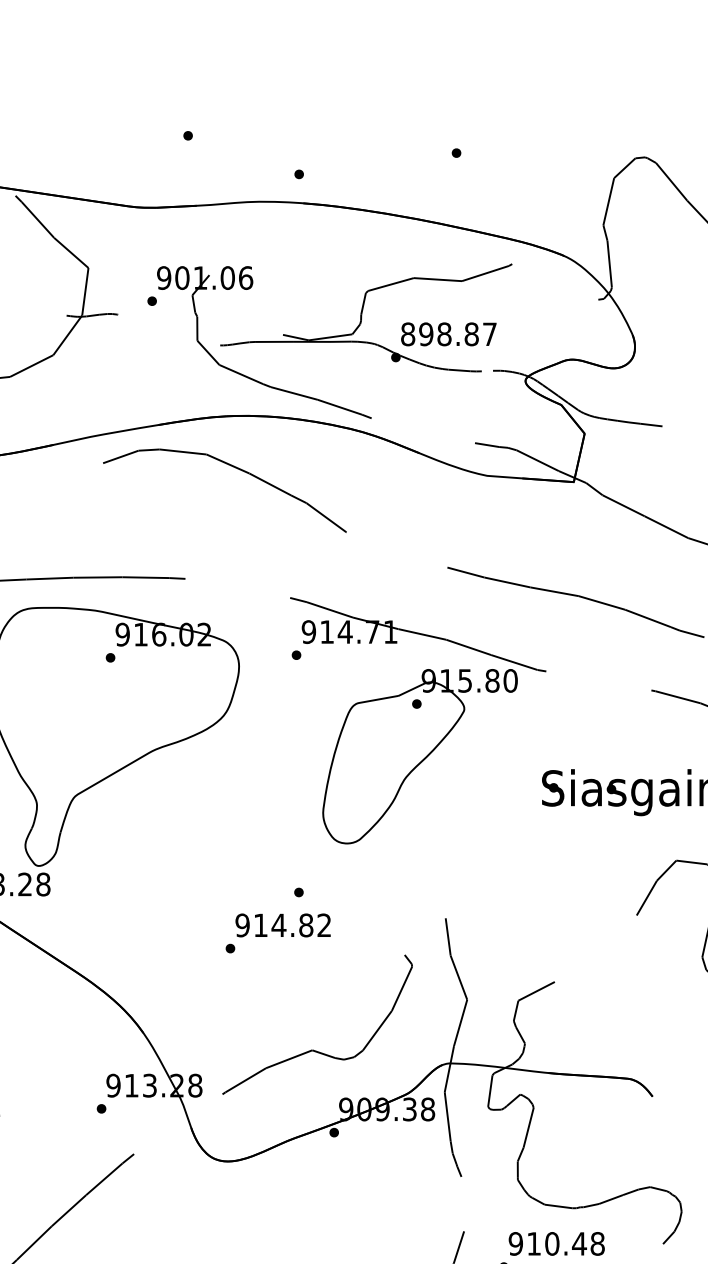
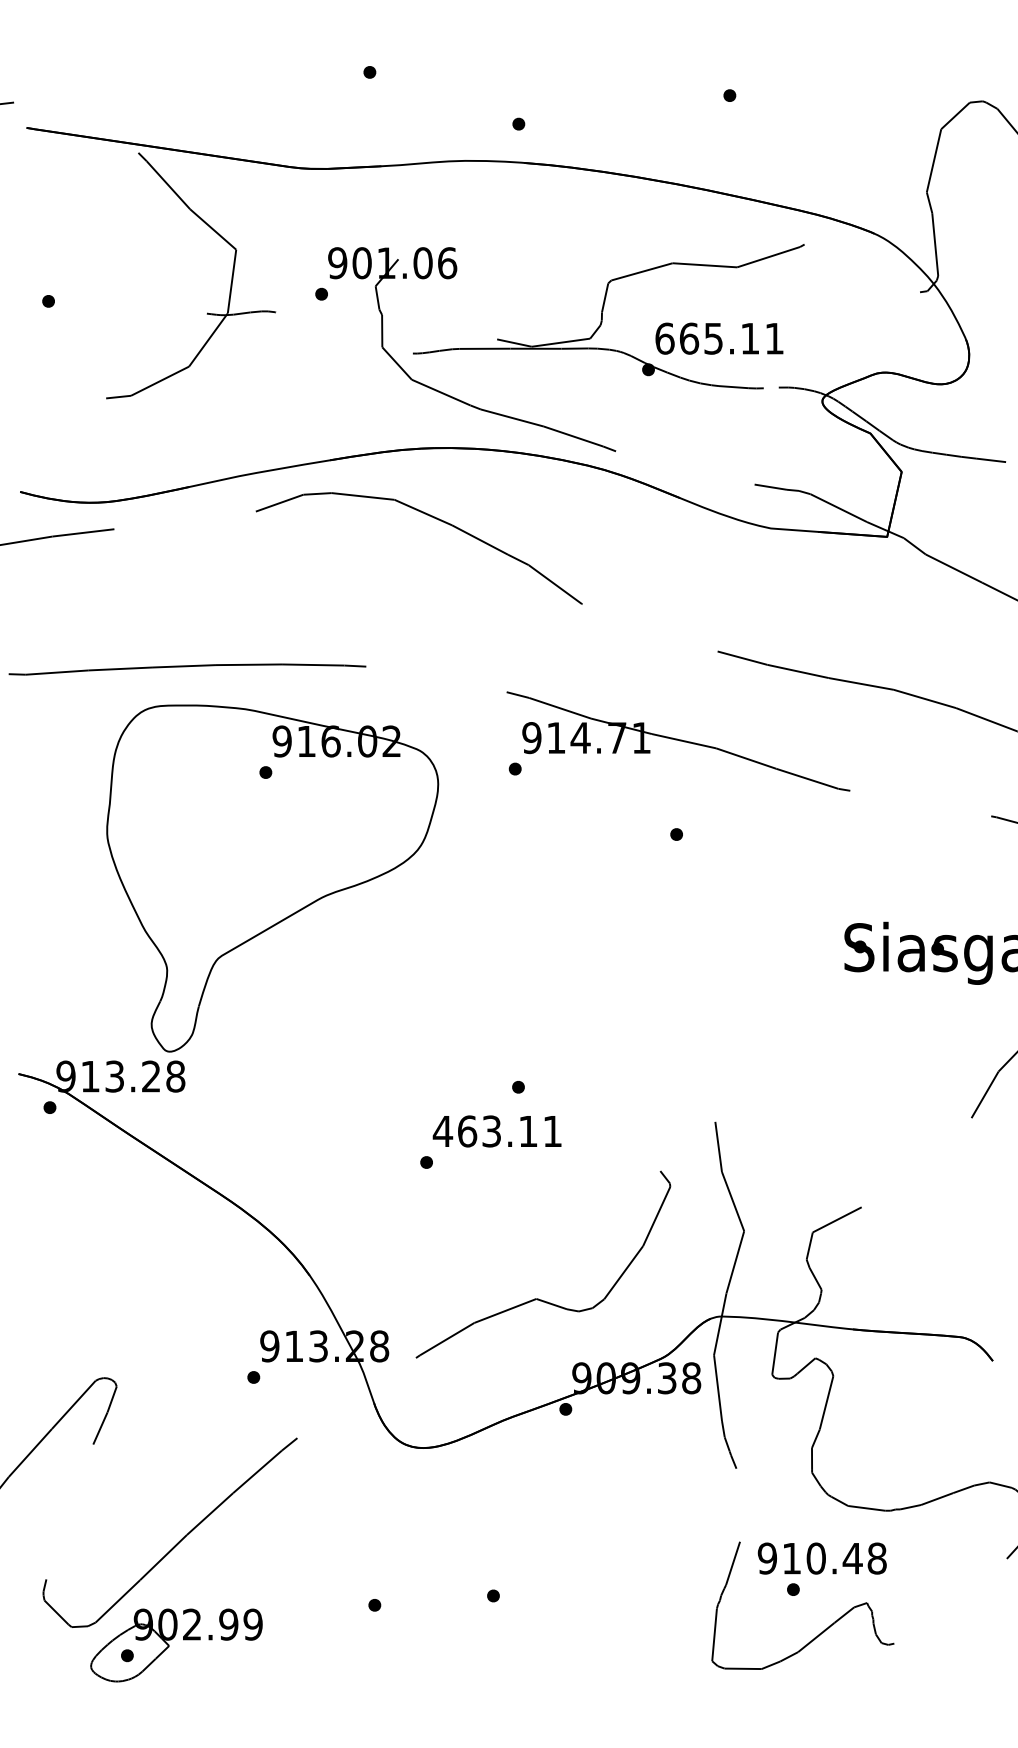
text: (448, 334) -> (719, 338), 898.87 -> 665.11
part: (420, 756) -> (681, 904), removed
text: (282, 925) -> (496, 1131), 914.82 -> 463.11
text: (556, 1243) -> (821, 1558), moved

